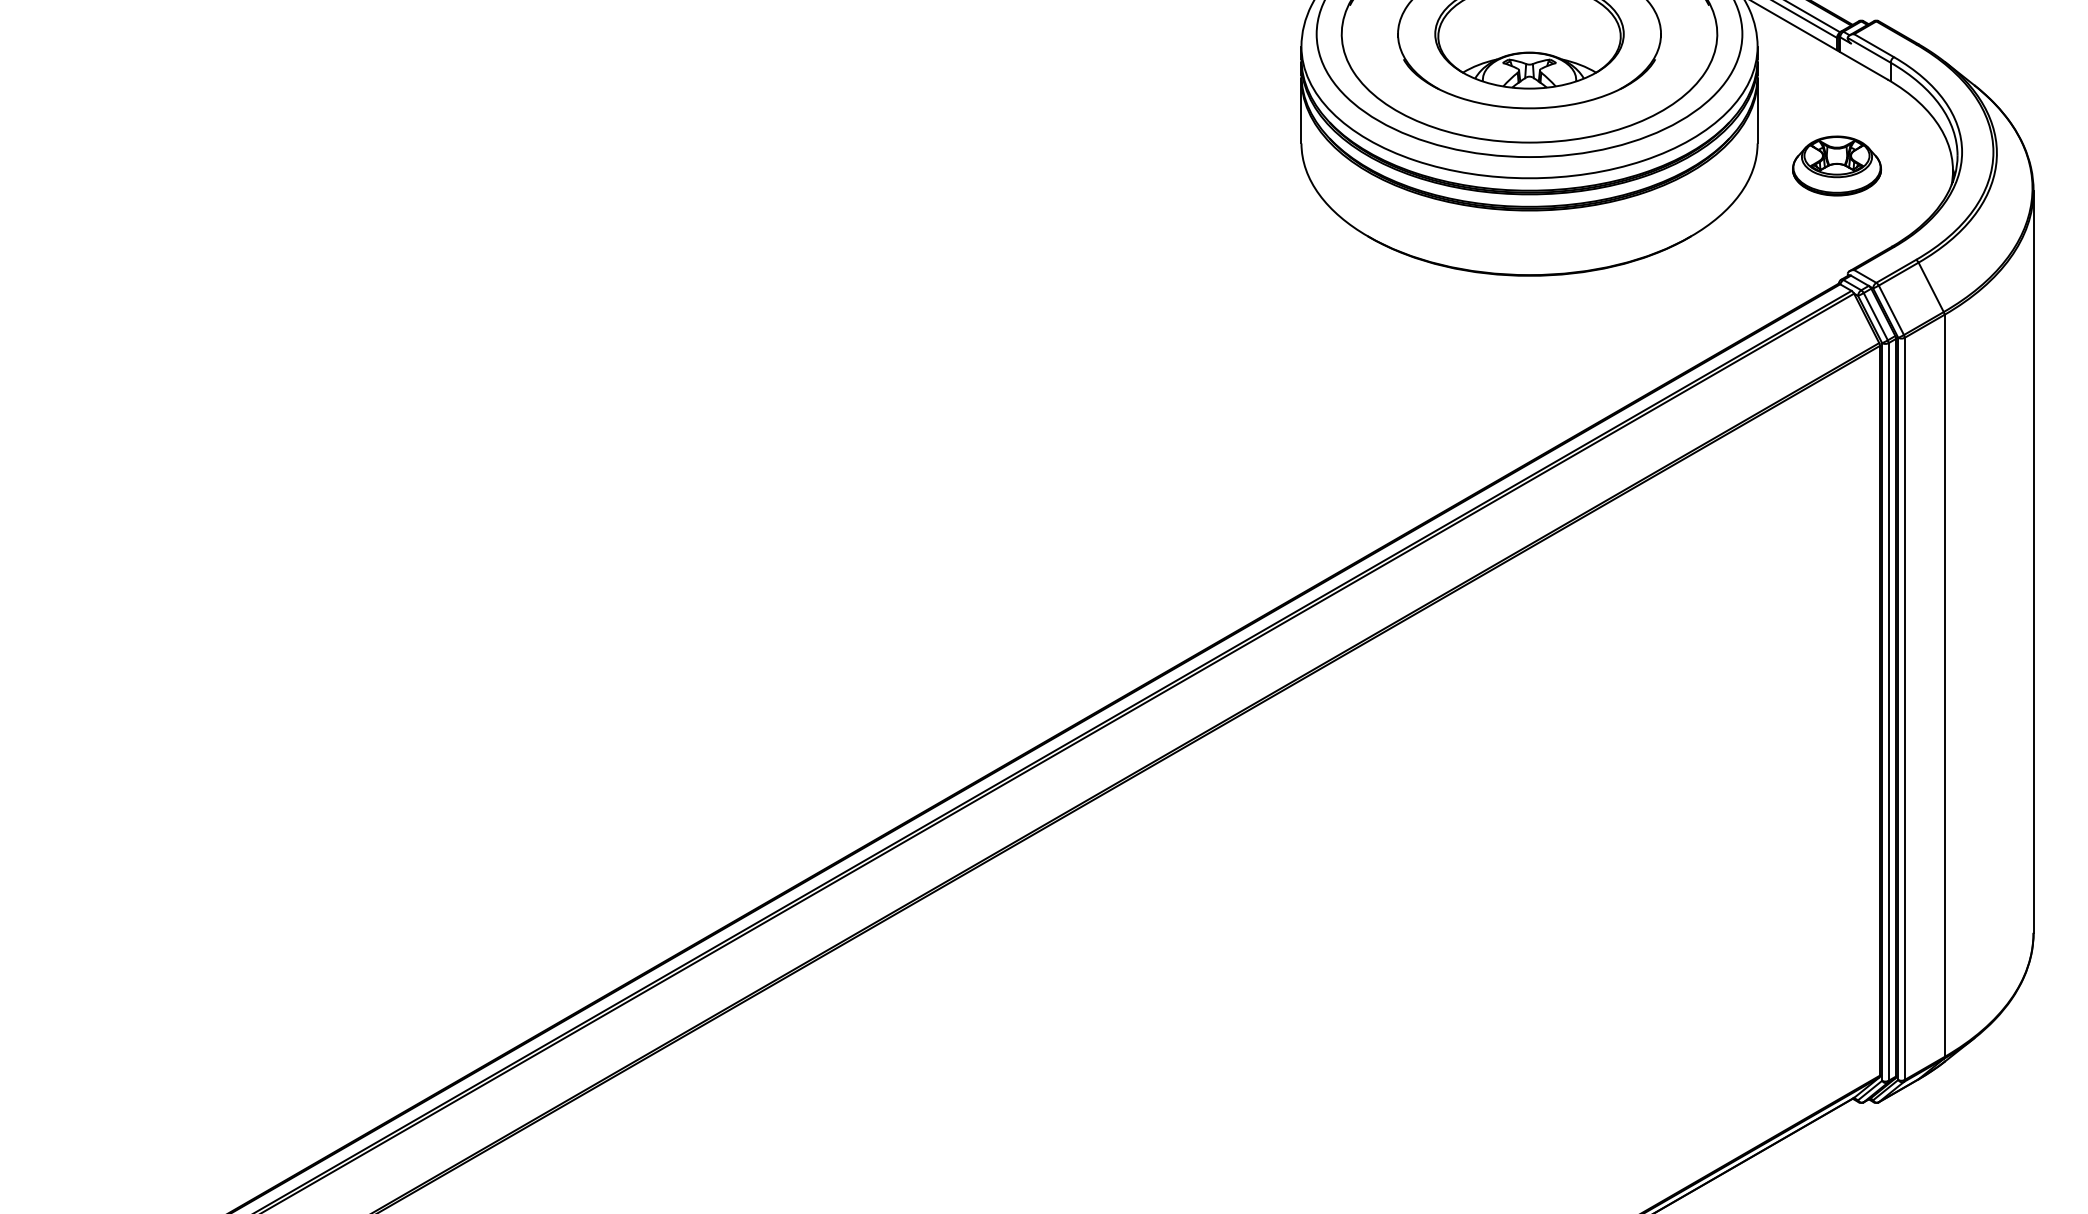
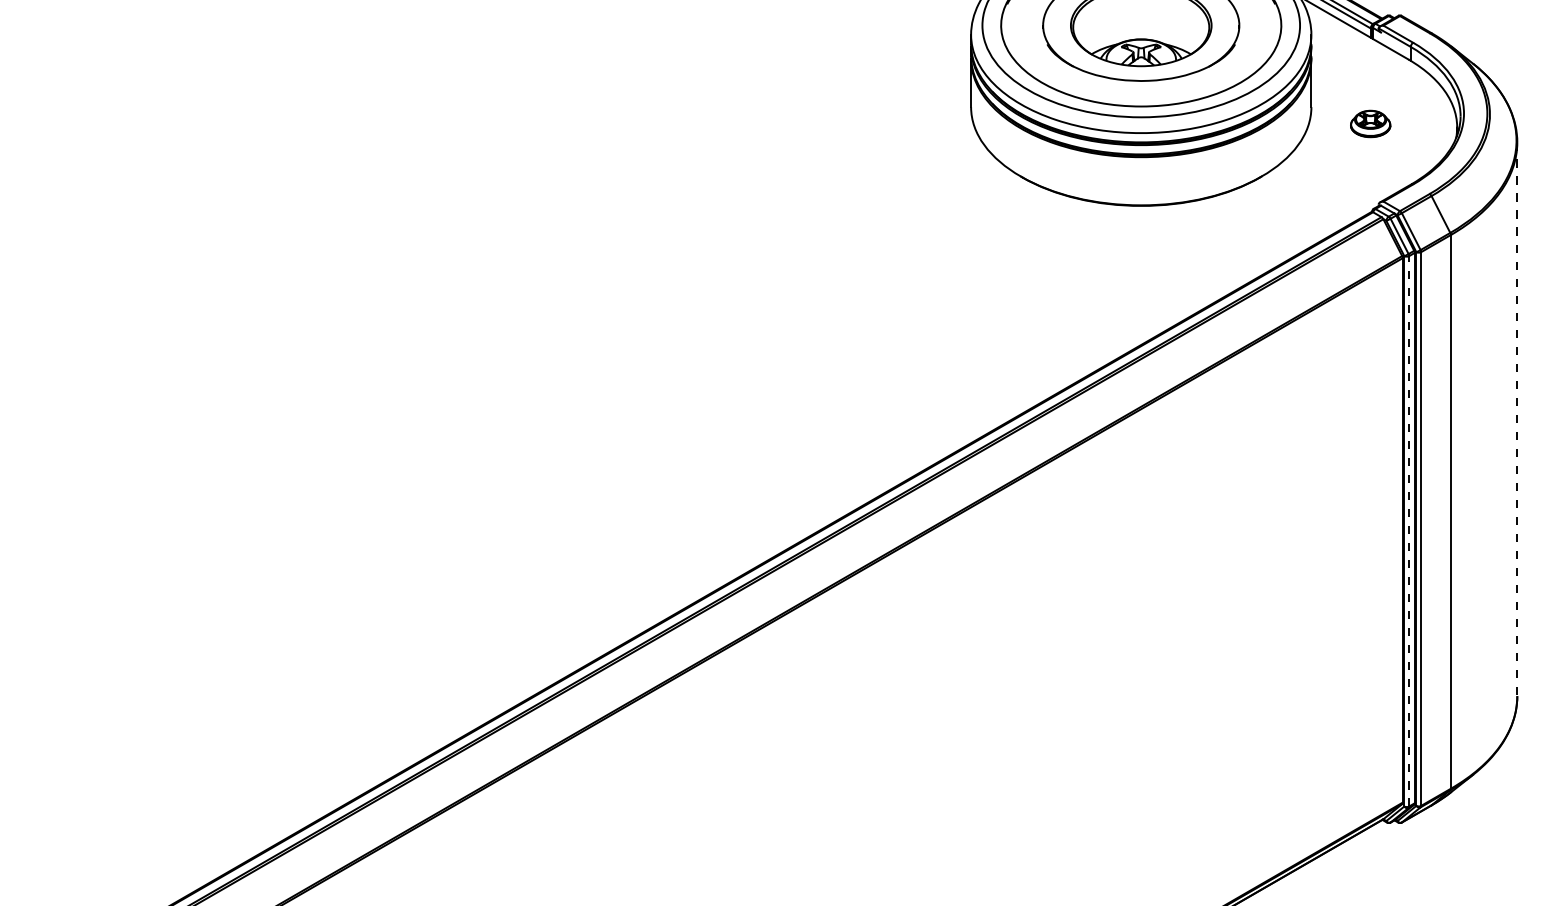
part: (1836, 165) -> (1370, 123), size x0.6
line: (2033, 562) -> (1517, 419), solid -> dashed
line: (1888, 712) -> (1409, 531), solid -> dashed

